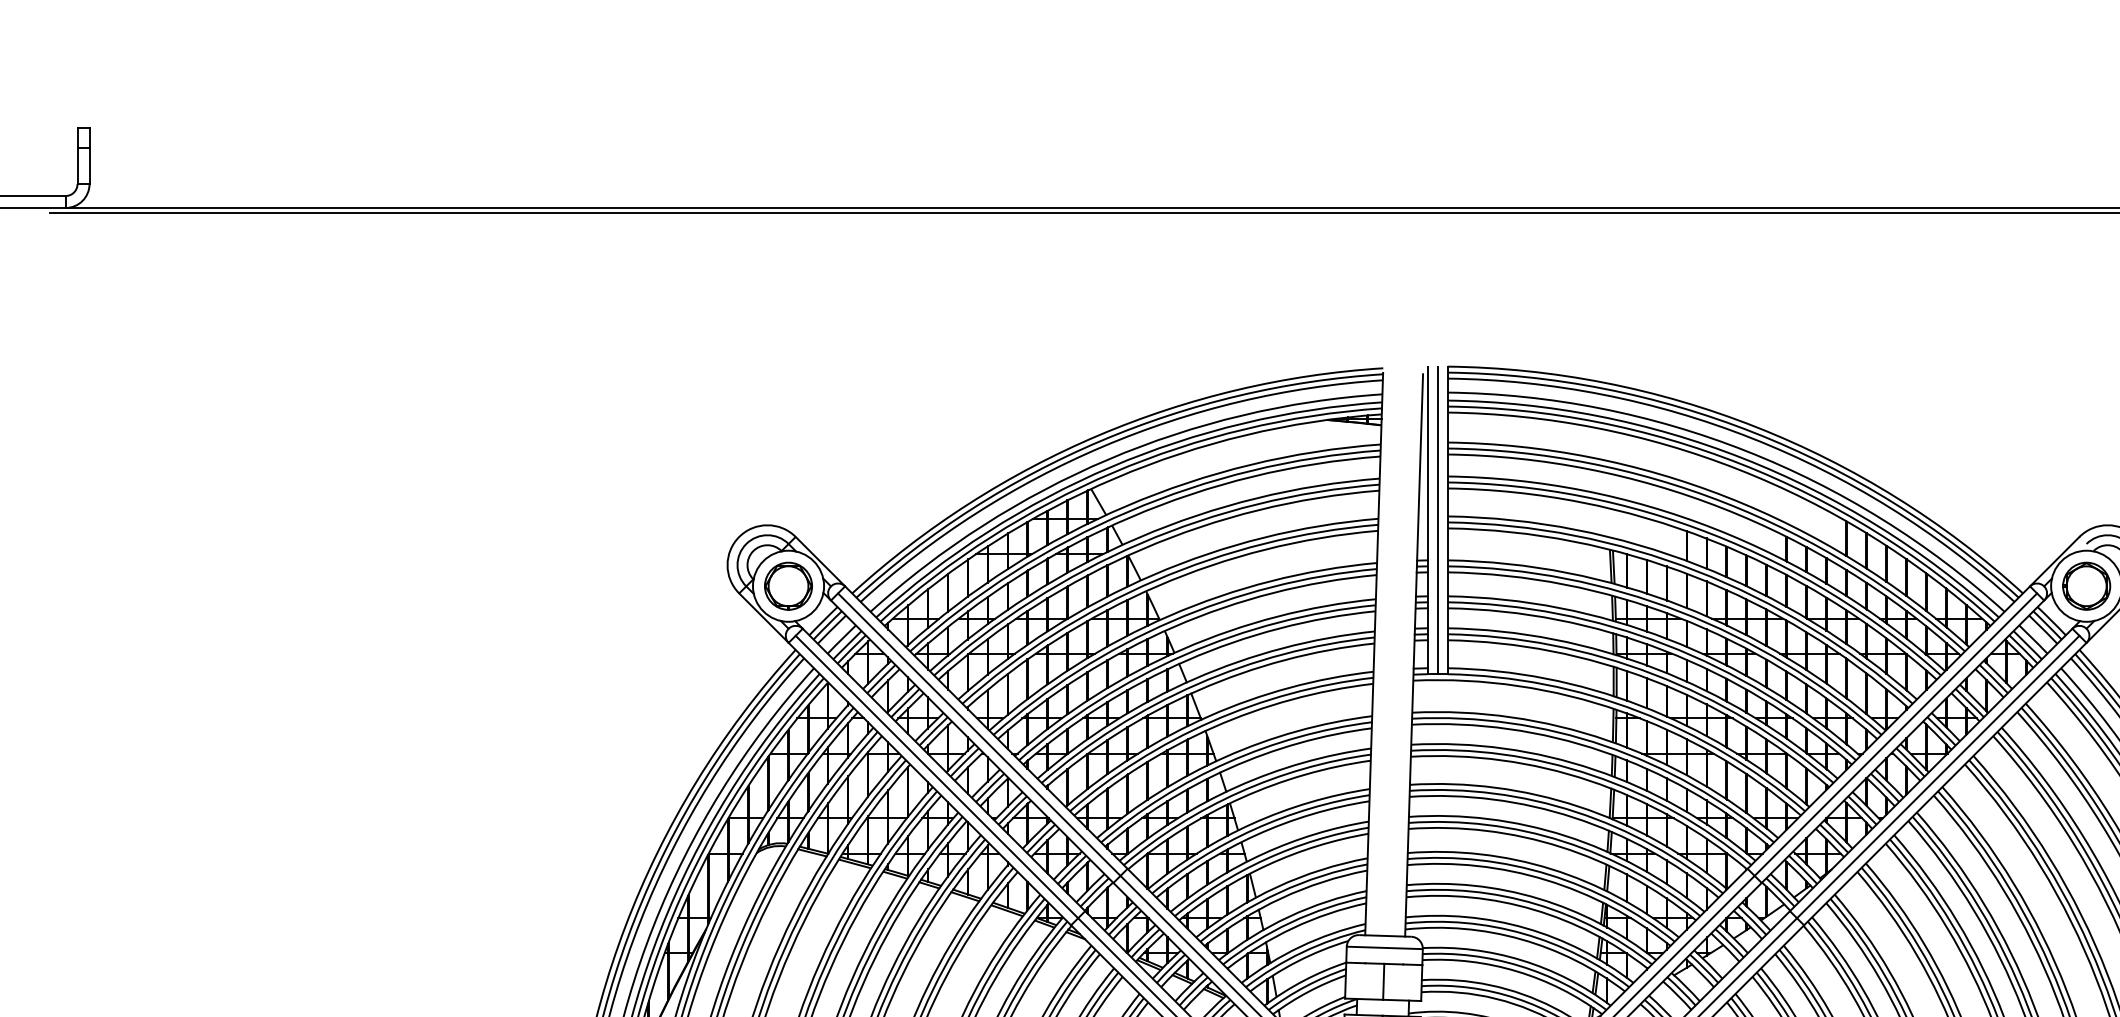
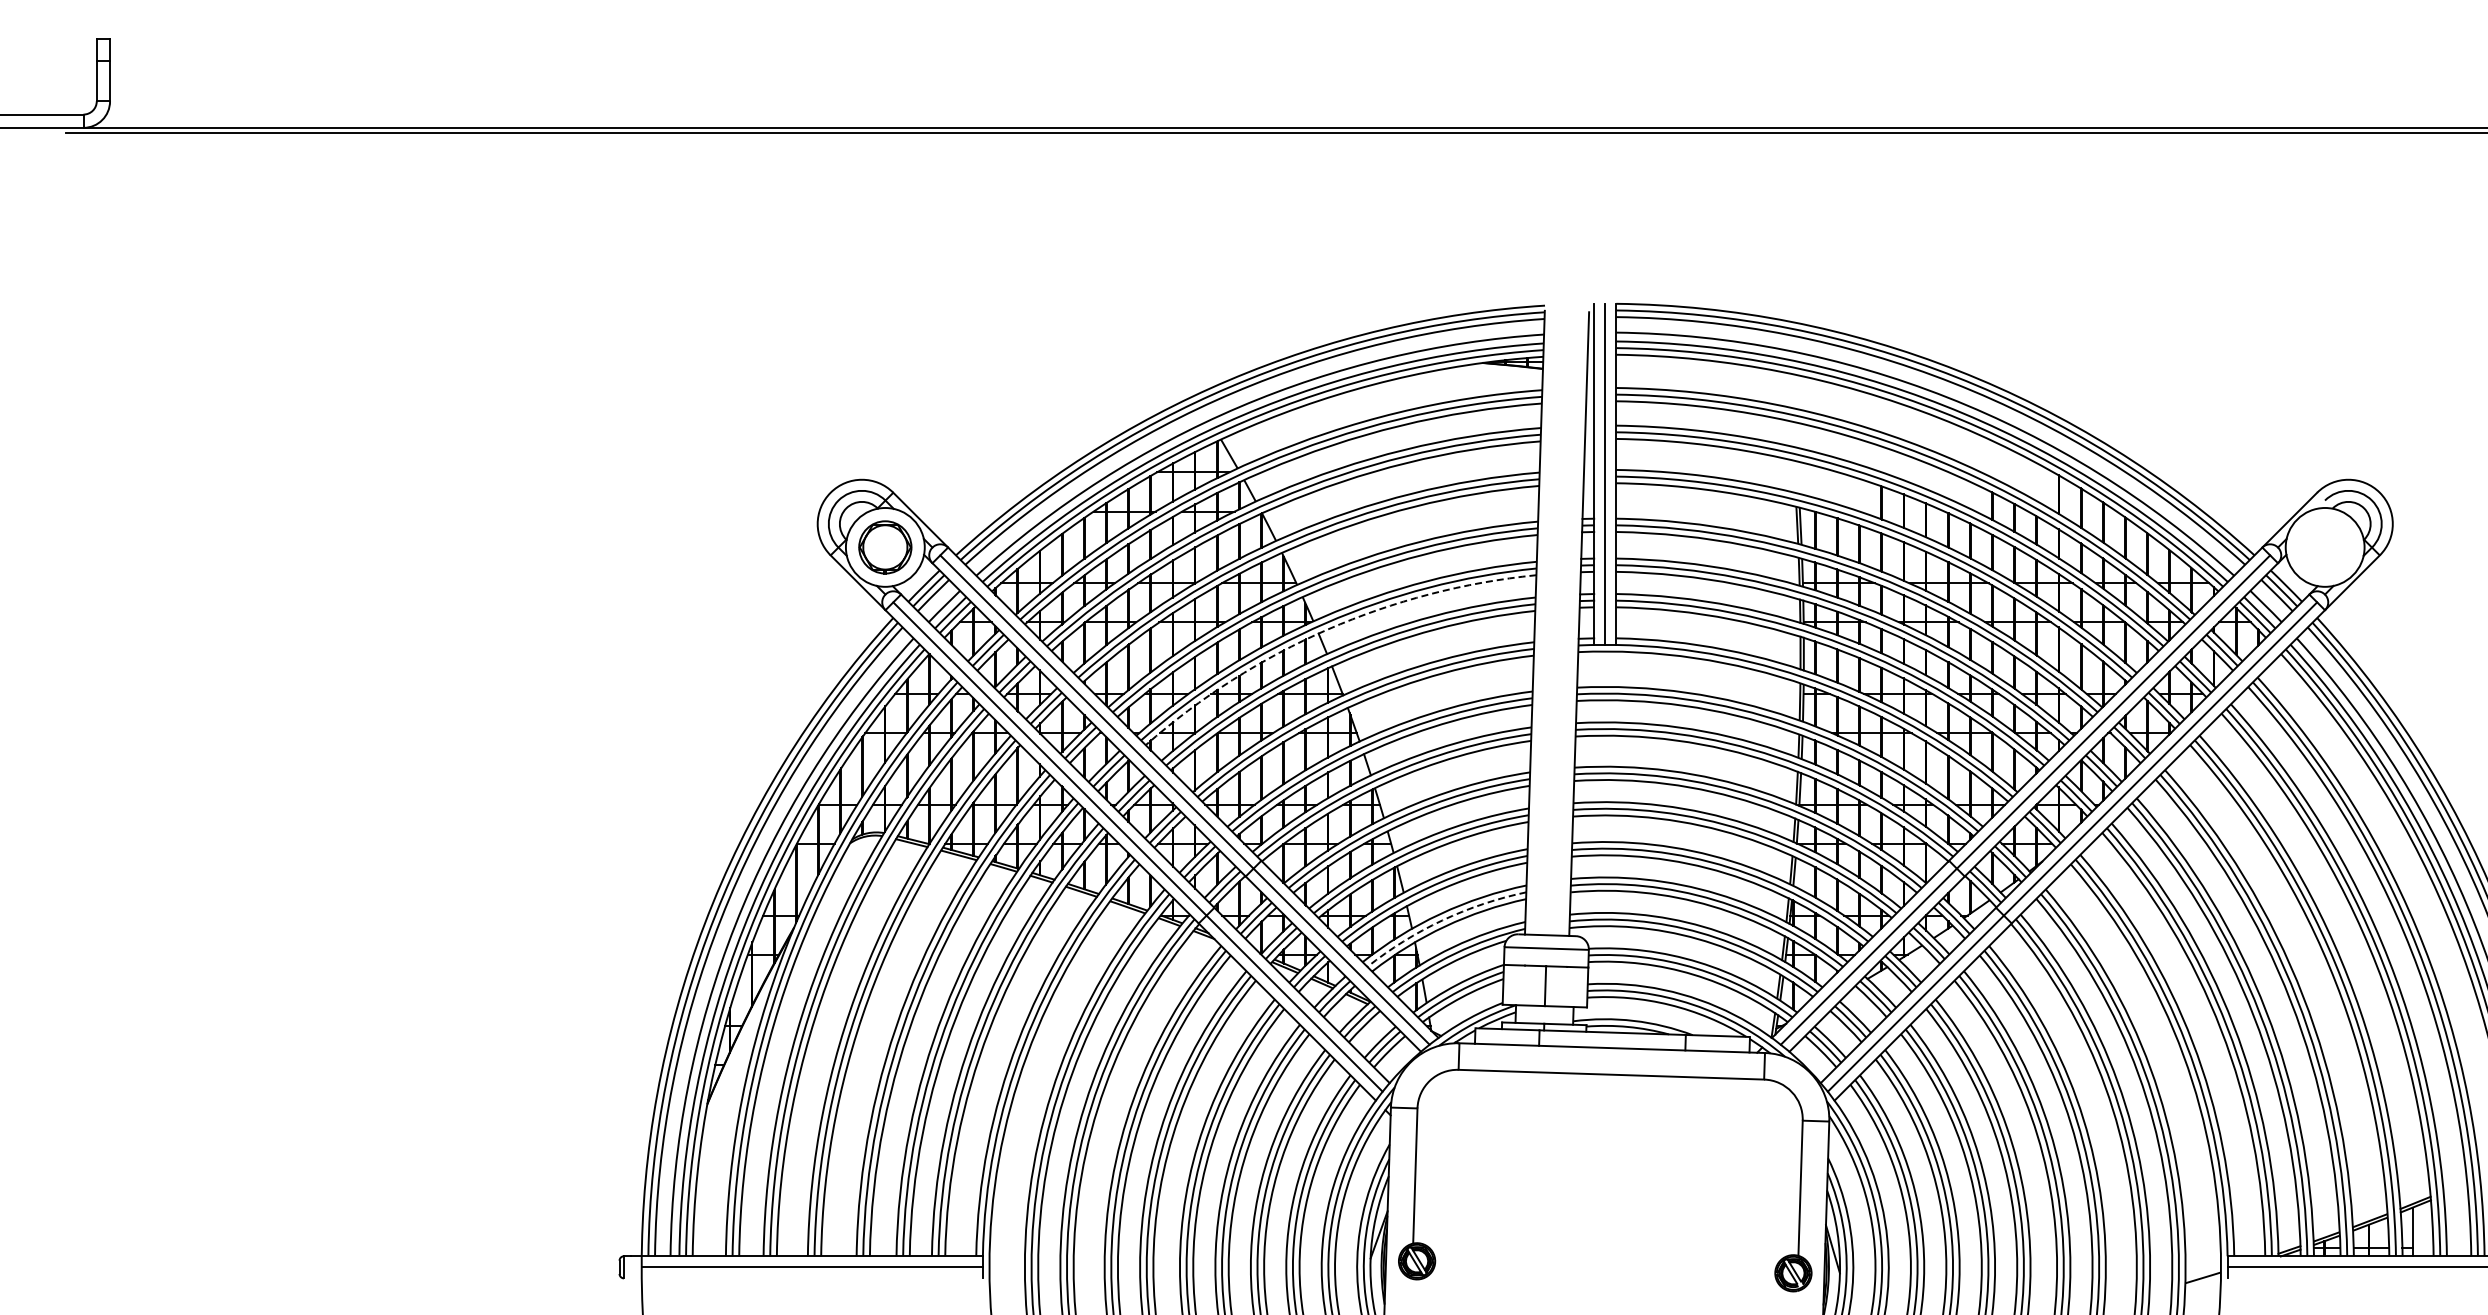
part: (2086, 586) -> (2325, 547), removed
arc: (1187, 660) -> (1327, 629), solid -> dashed
arc: (1290, 922) -> (1442, 920), solid -> dashed

